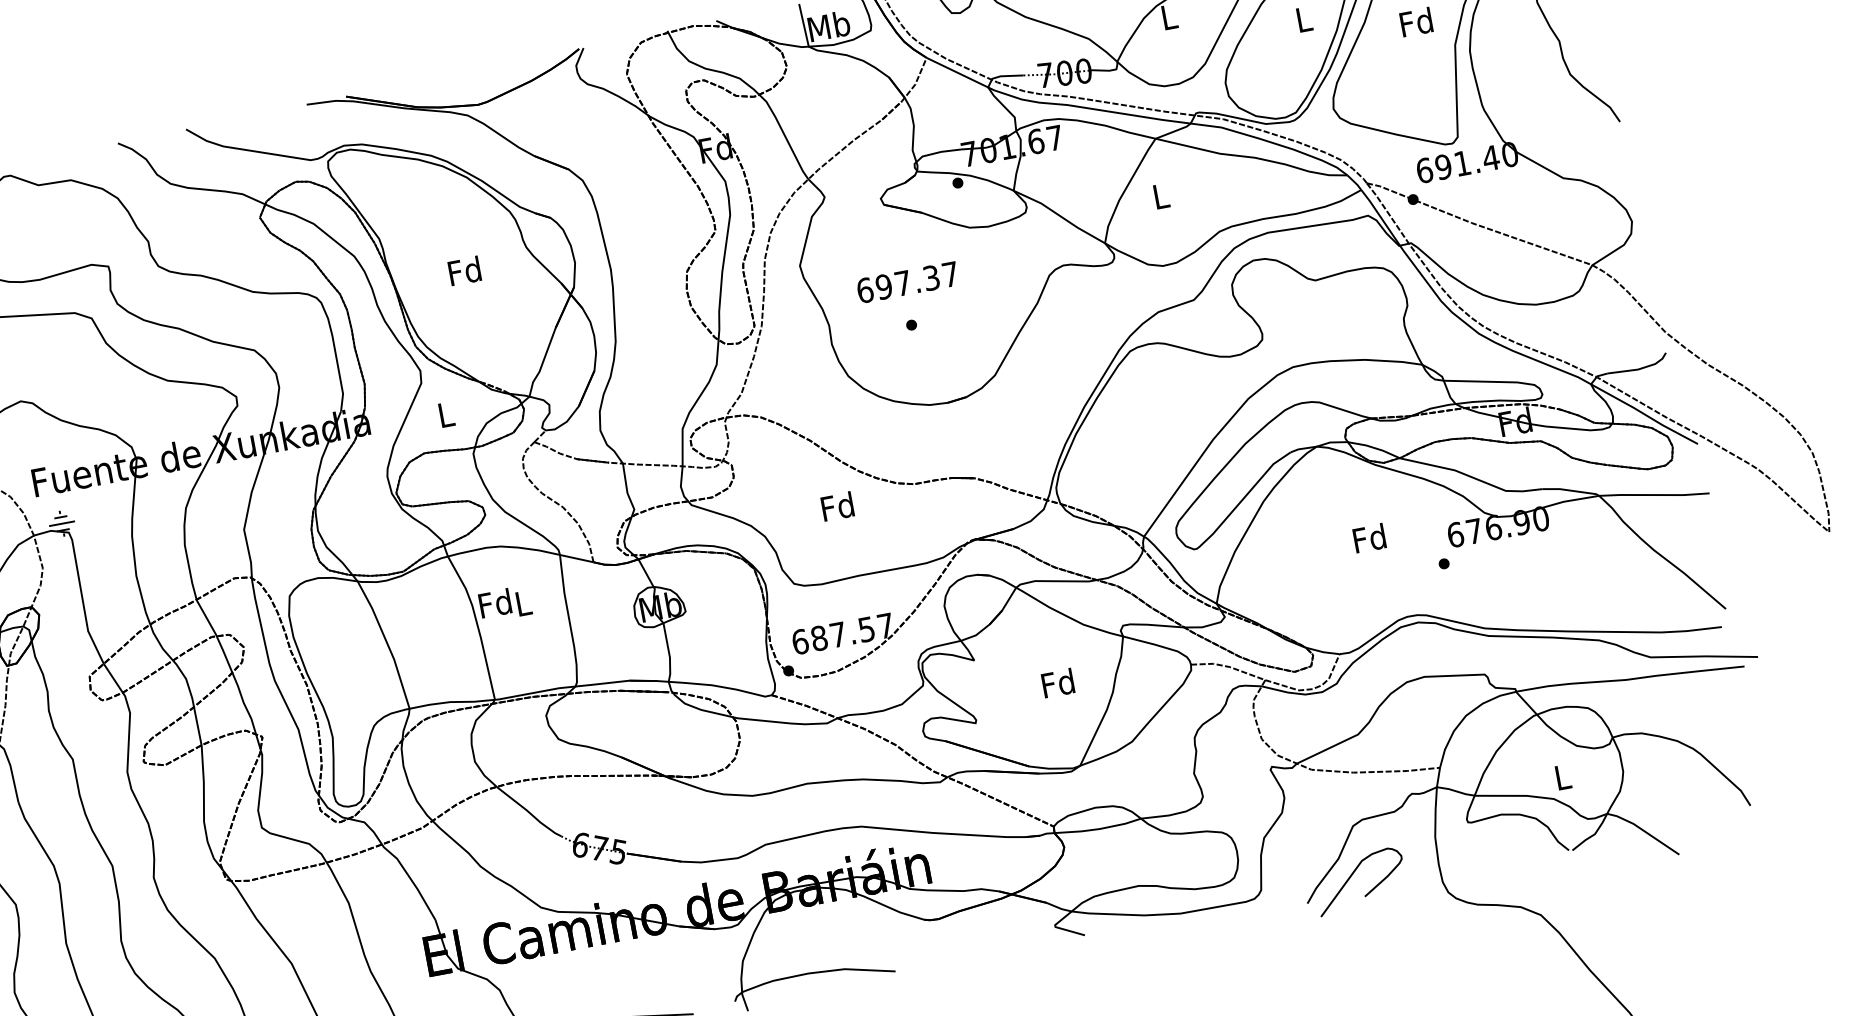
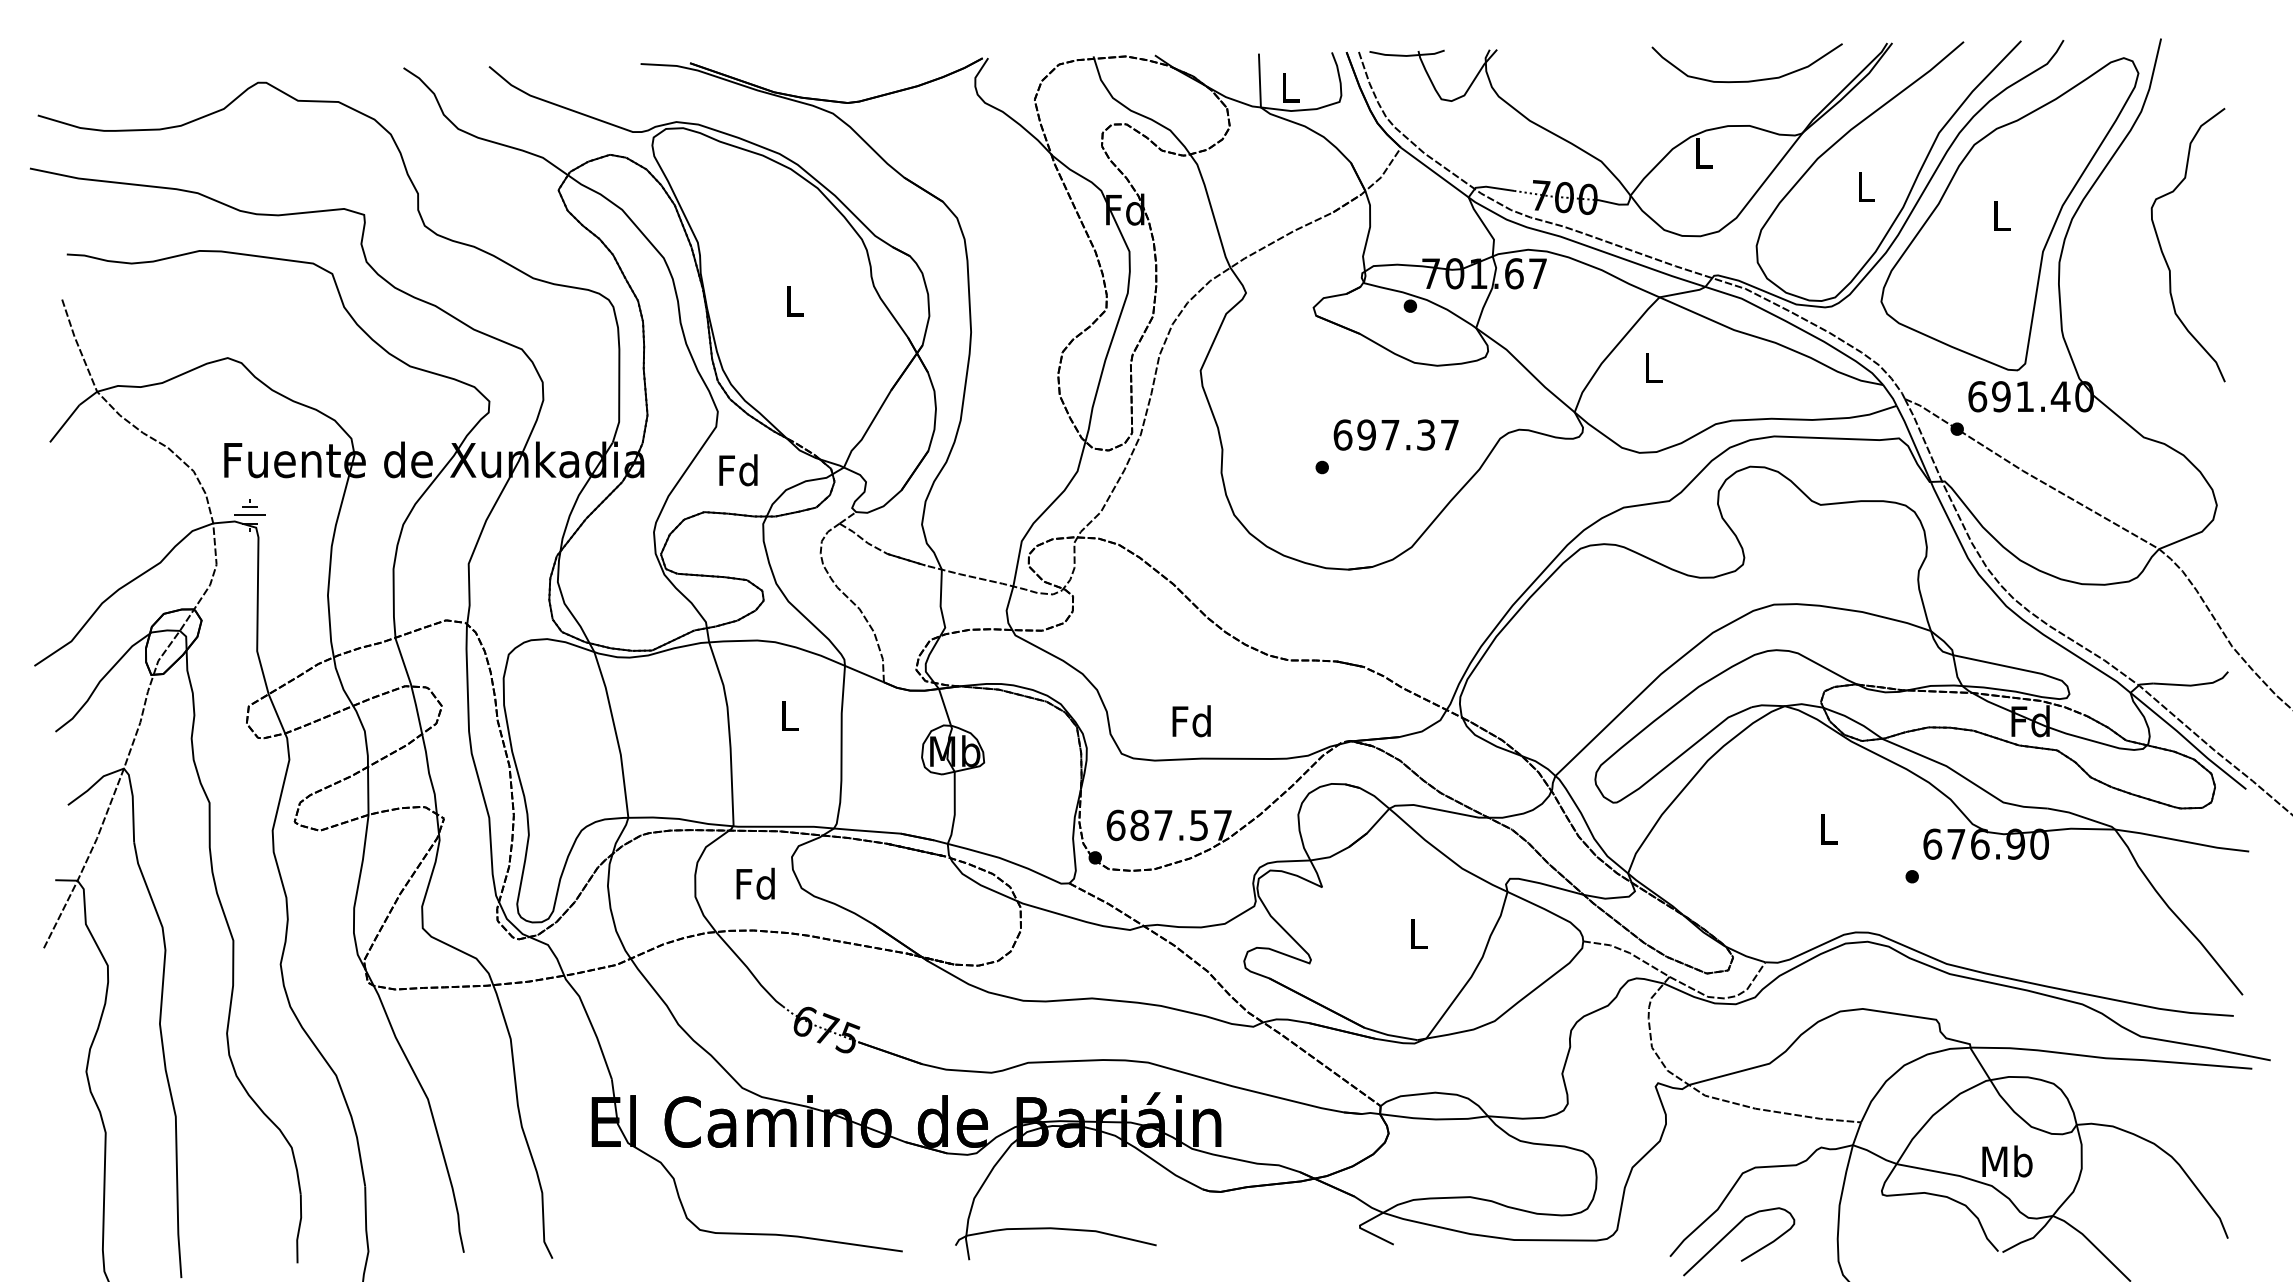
text: (1416, 22) -> (2001, 215), Fd -> L
text: (829, 26) -> (1290, 87), Mb -> L
text: (465, 270) -> (794, 300), Fd -> L
text: (907, 282) -> (1395, 434), moved
text: (445, 414) -> (738, 470), L -> Fd
text: (837, 506) -> (1191, 721), moved
text: (1369, 538) -> (1827, 828), Fd -> L
text: (494, 603) -> (755, 883), moved
text: (1058, 683) -> (1418, 933), Fd -> L
text: (1562, 777) -> (2007, 1161), L -> Mb

